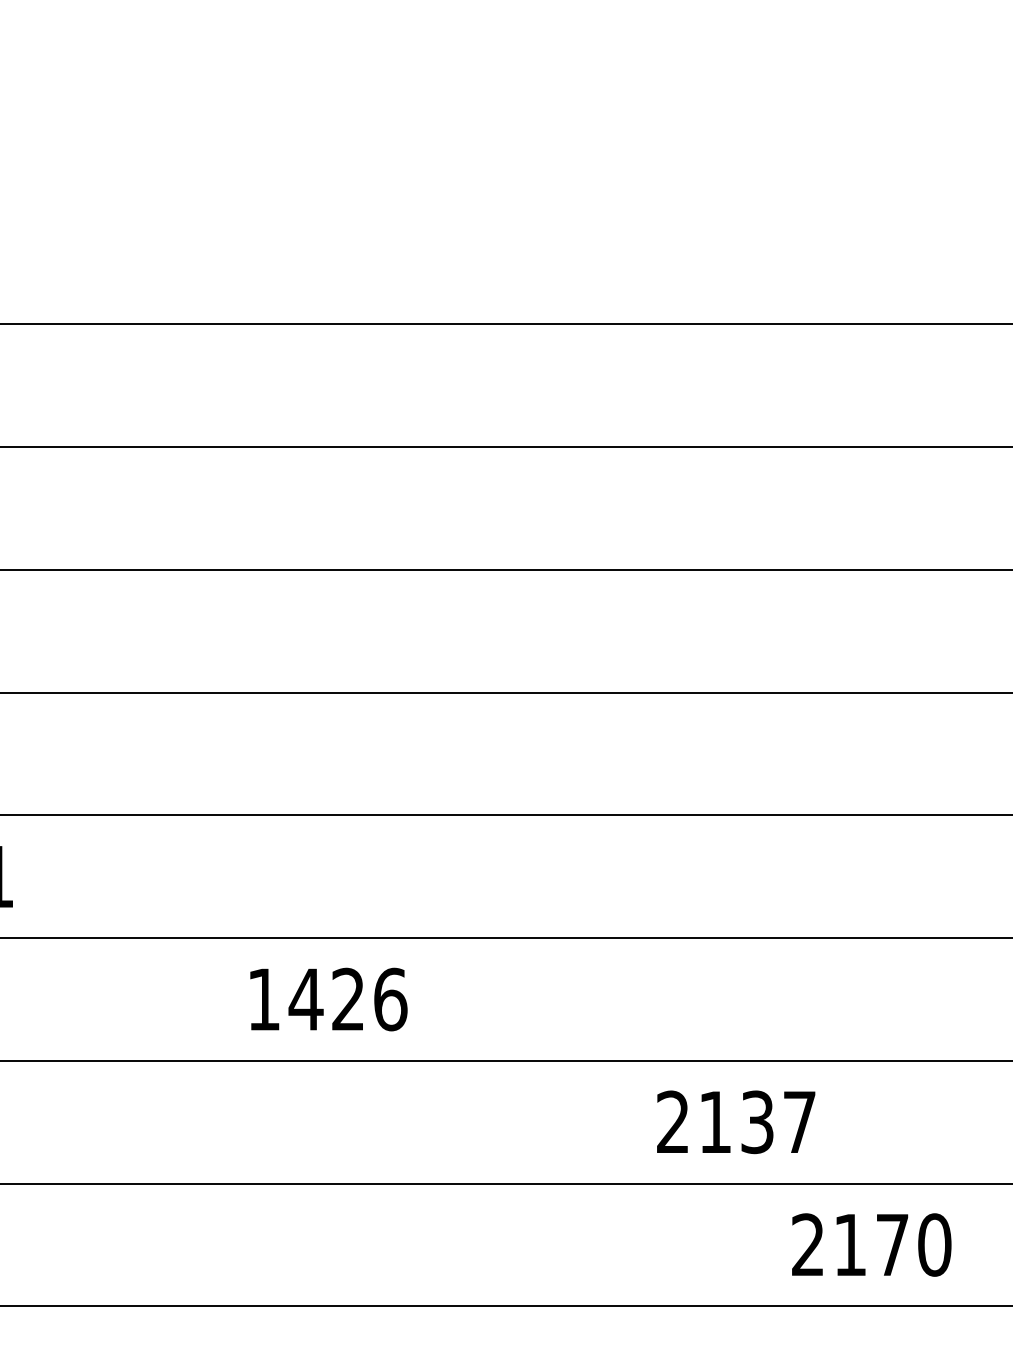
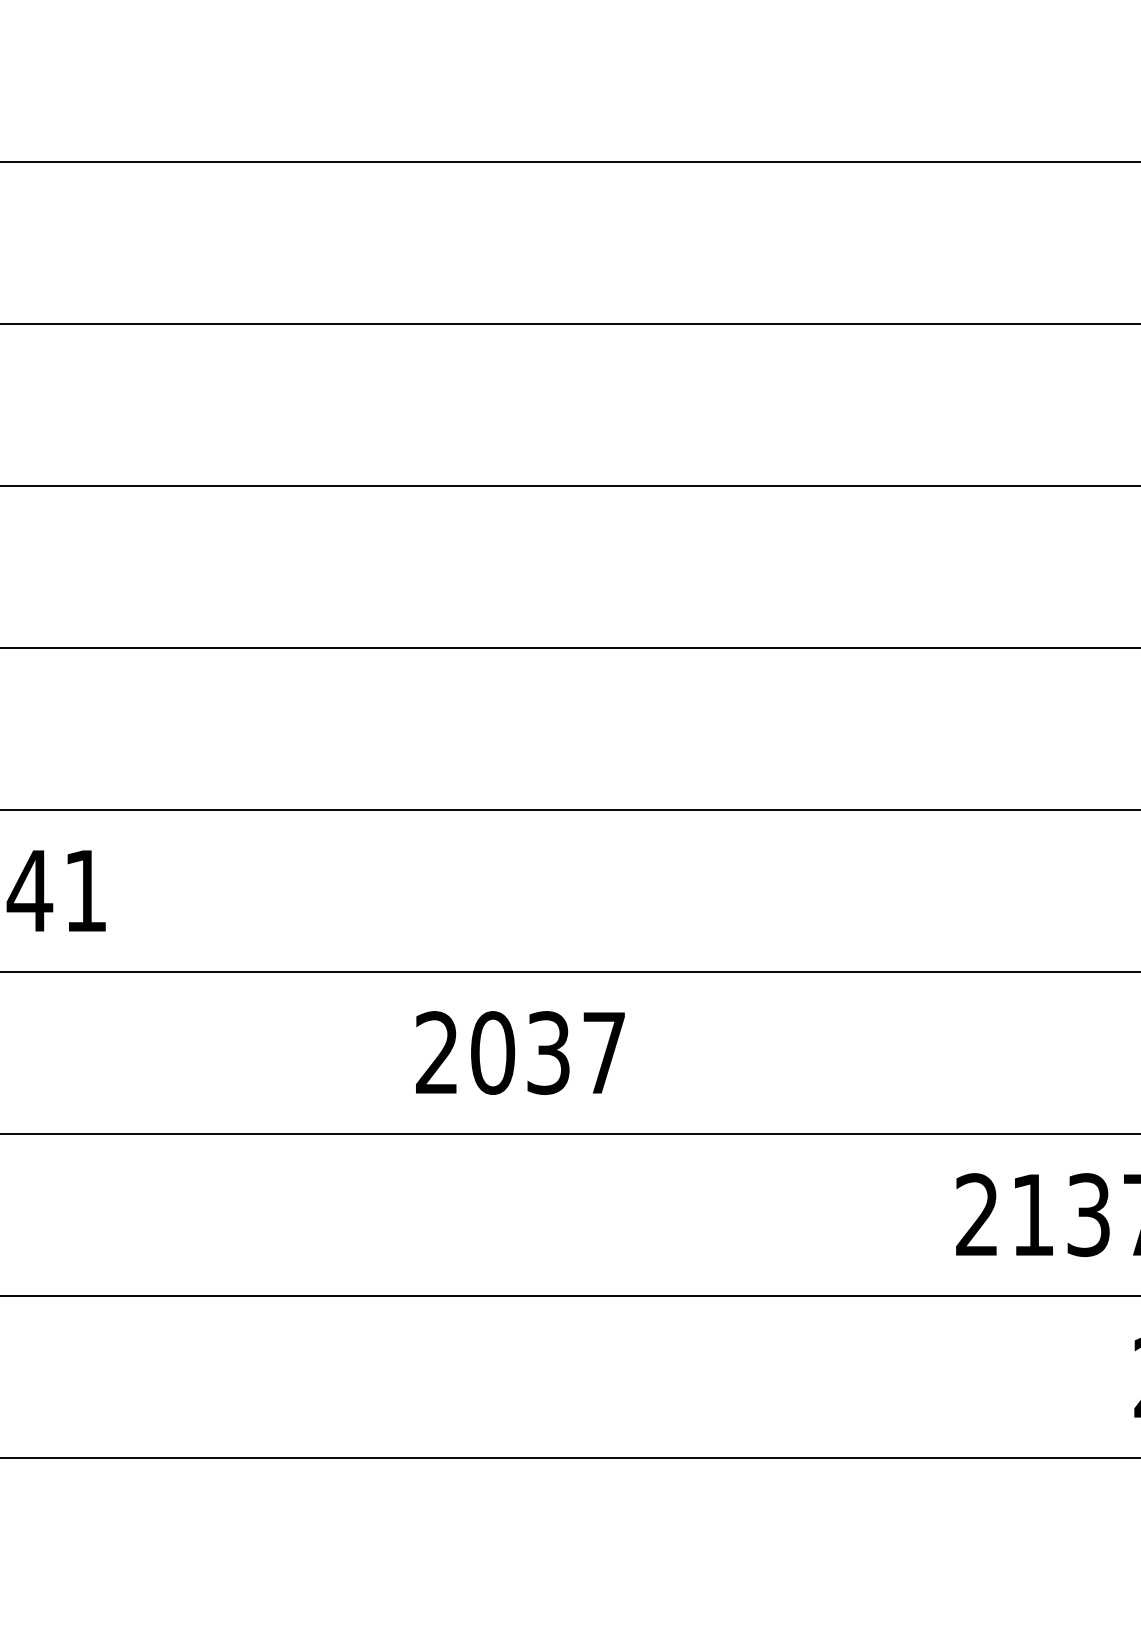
text: (327, 999) -> (521, 1052), 1426 -> 2037

